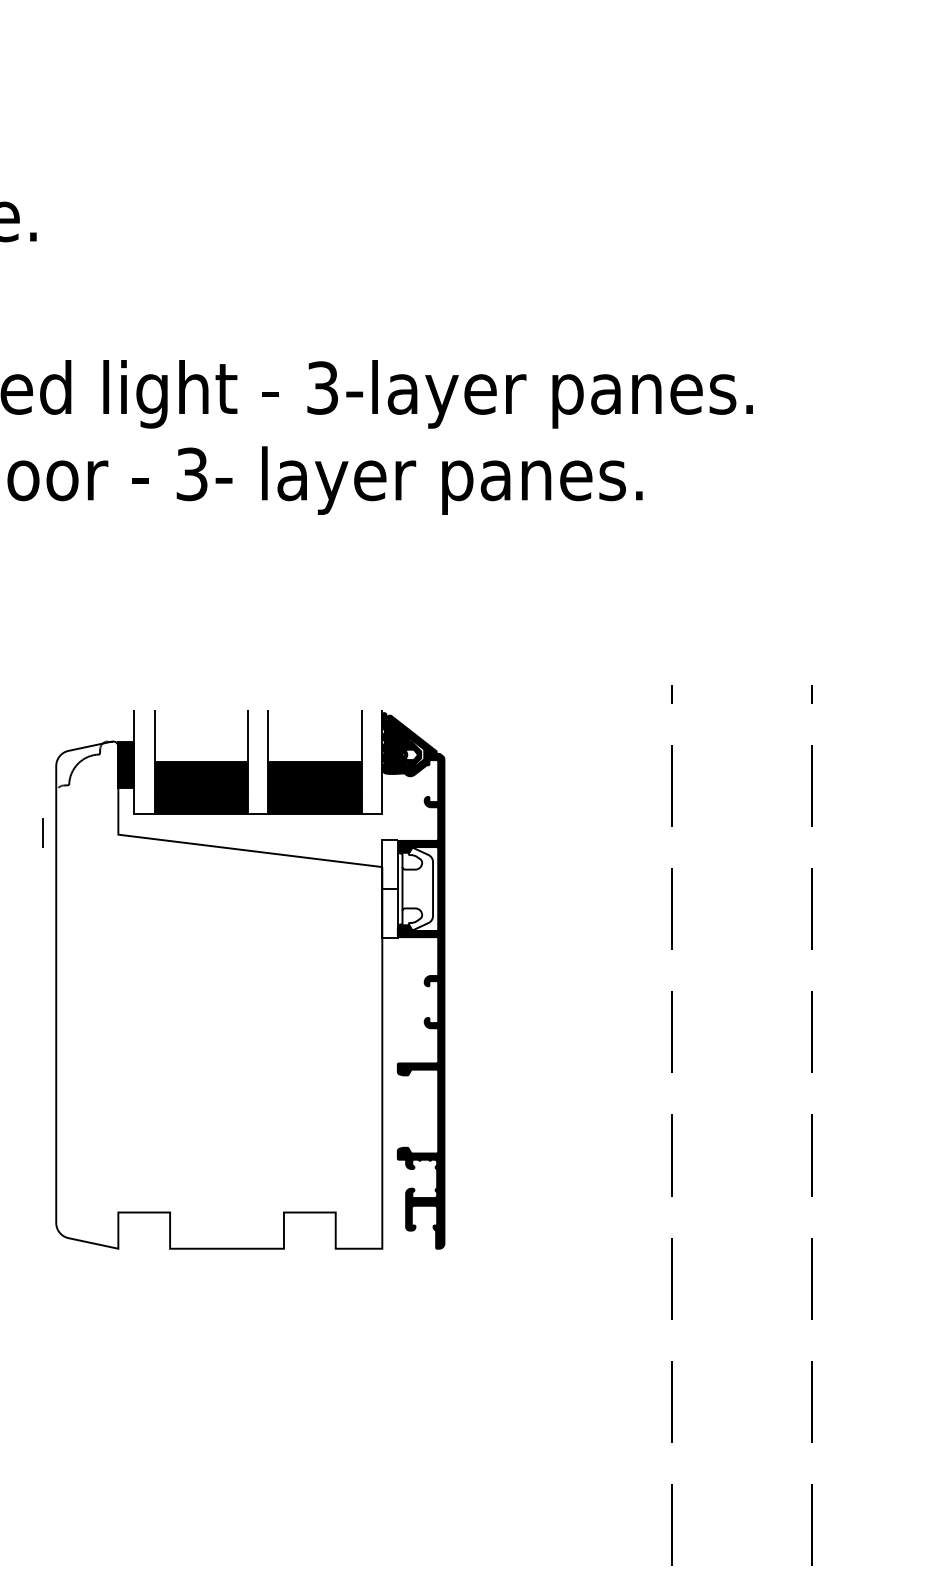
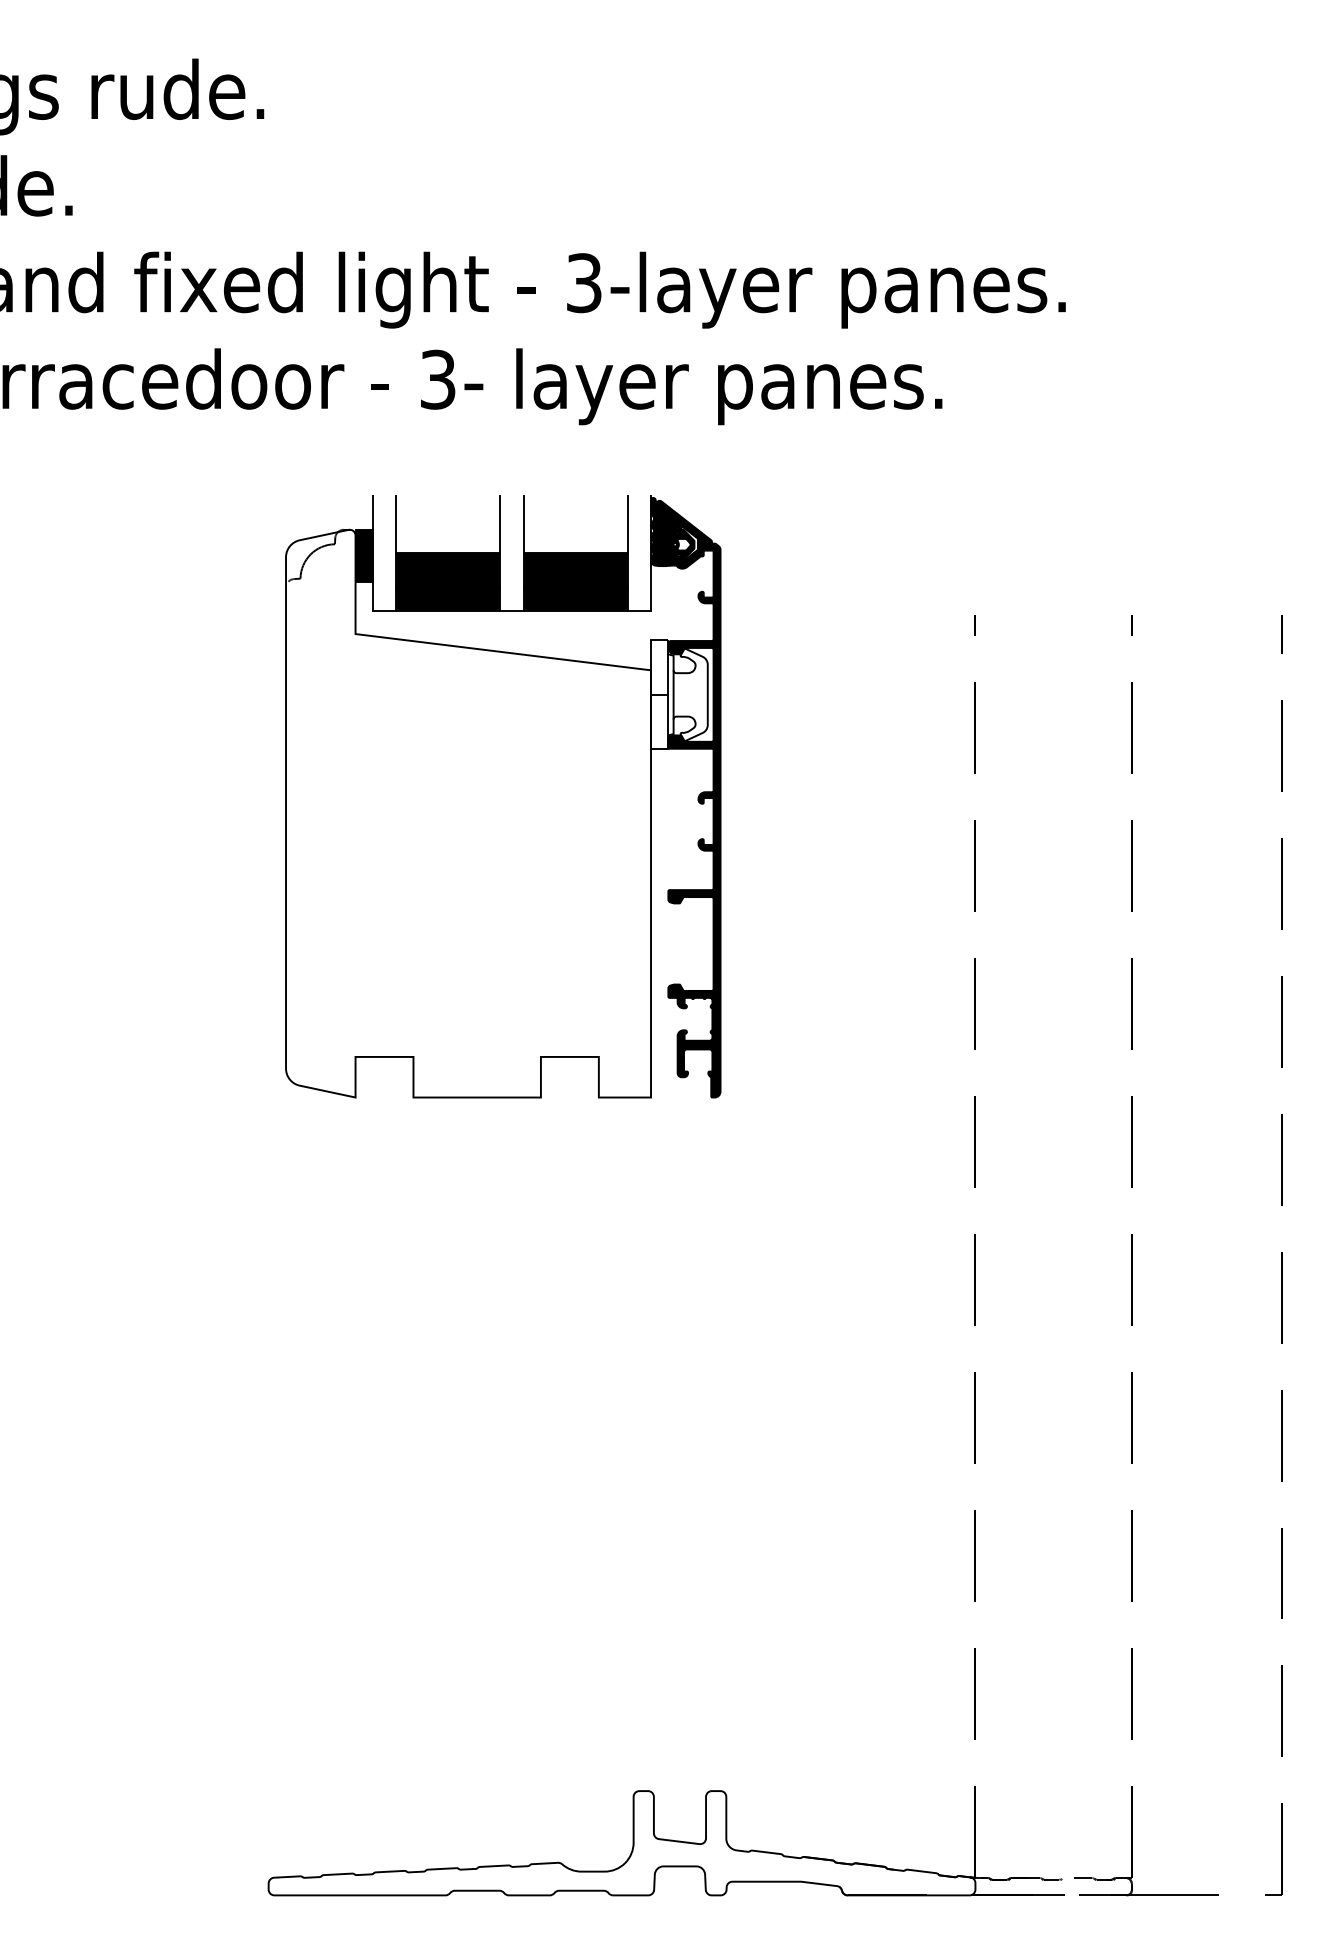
line: (43, 833) -> (271, 781), removed
part: (250, 979) -> (503, 796), moved

